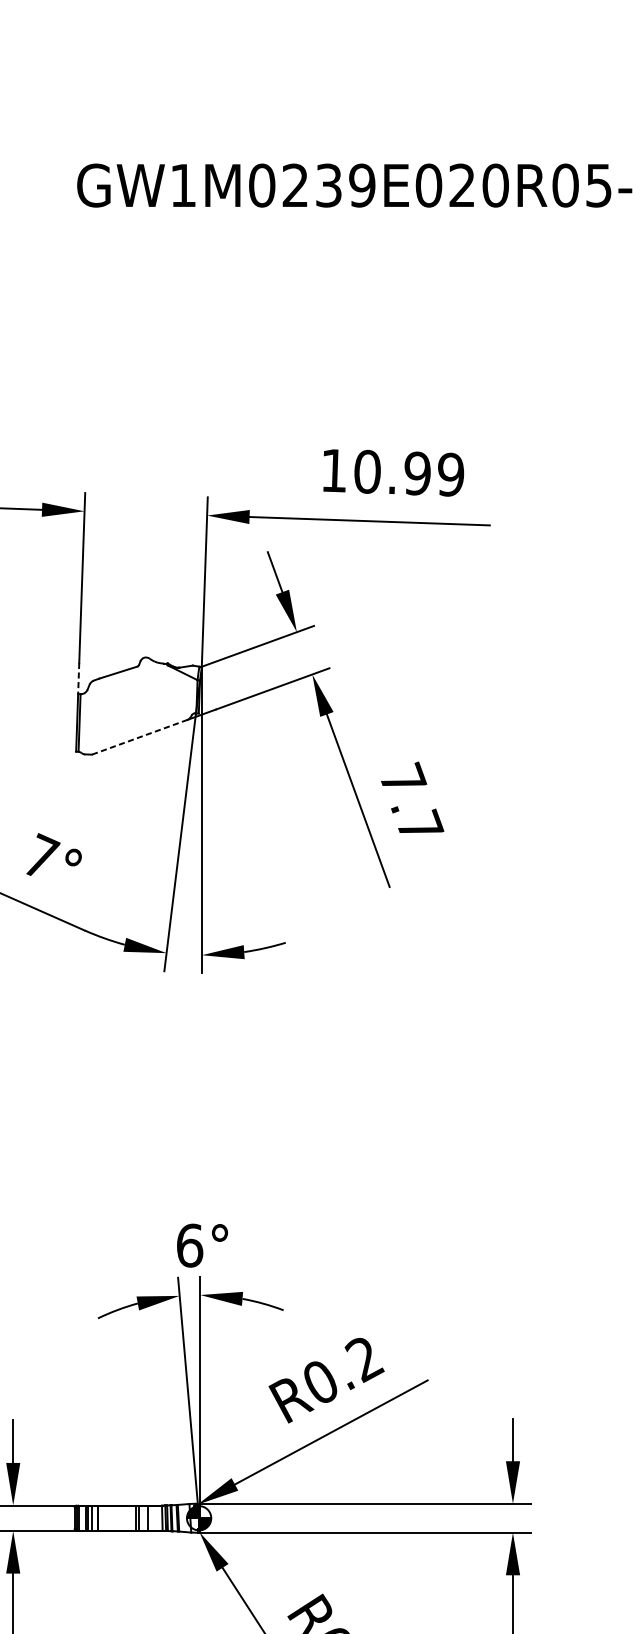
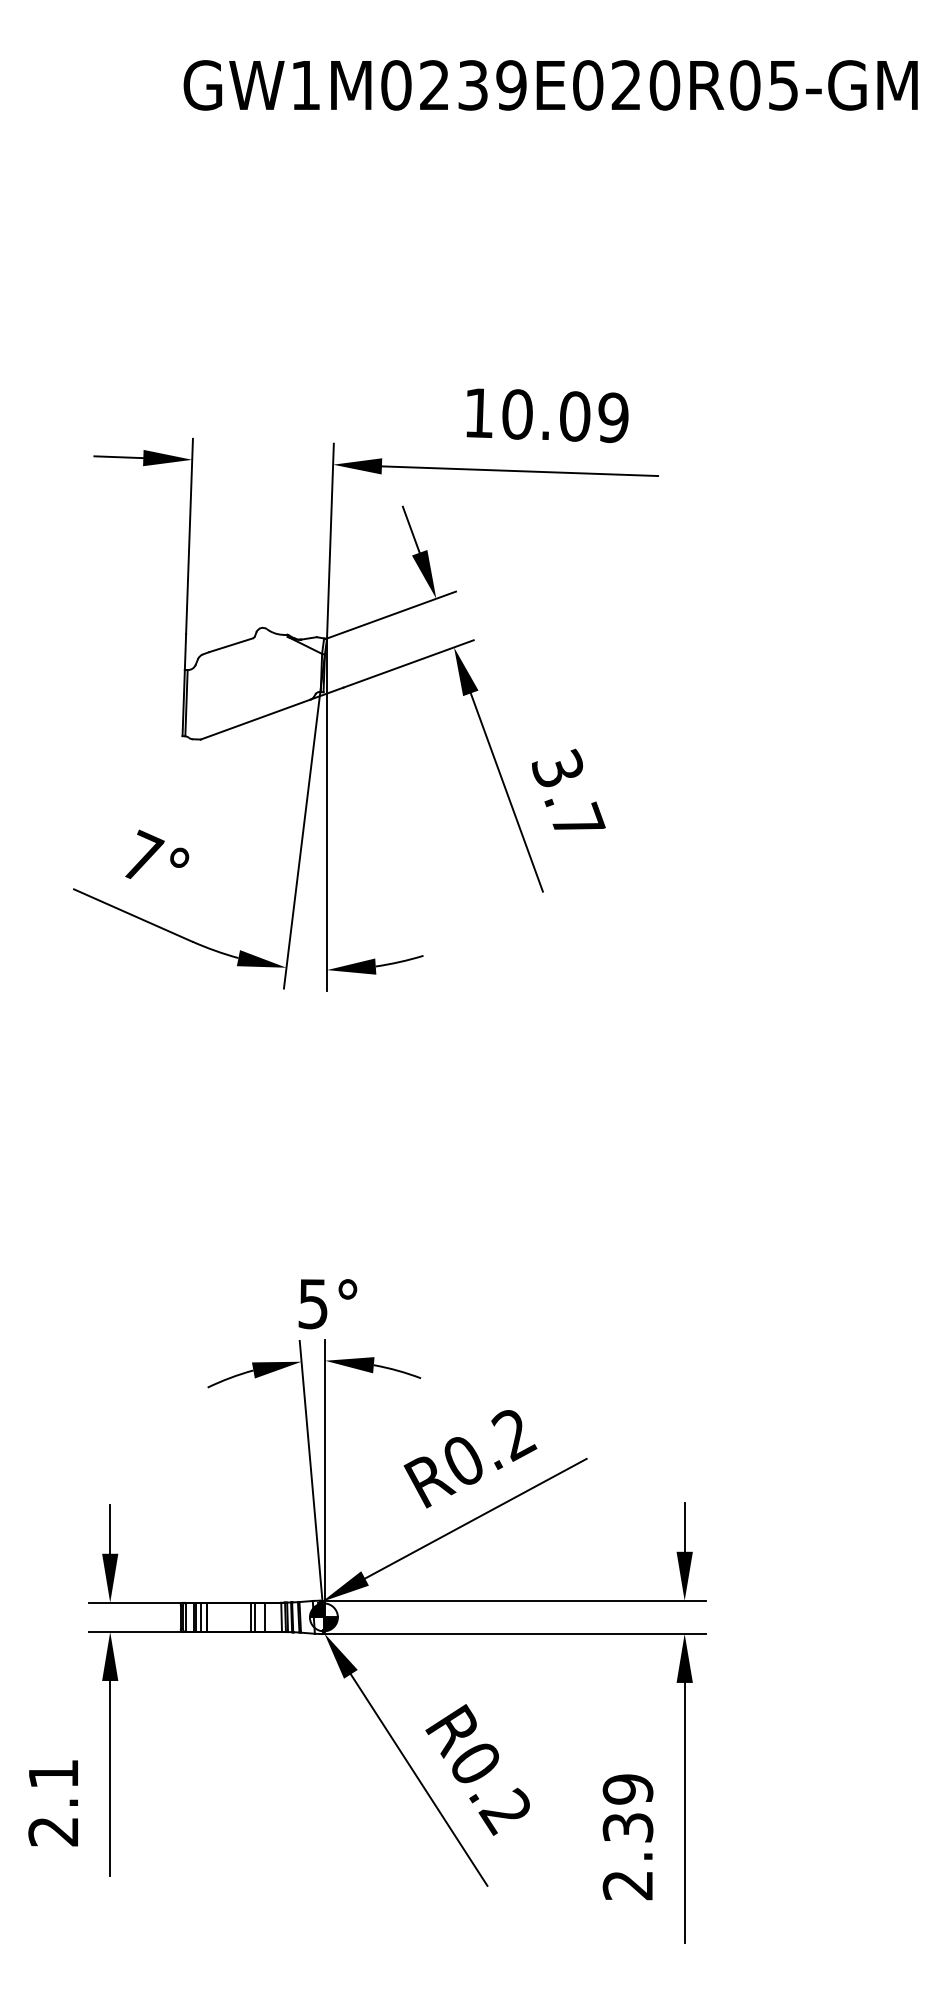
text: (417, 473) -> (575, 416), 10.99 -> 10.09
line: (78, 678) -> (185, 652), dashed -> solid
line: (140, 737) -> (256, 719), dashed -> solid
text: (404, 778) -> (559, 767), 7.7 -> 3.7
text: (190, 1245) -> (313, 1303), 6° -> 5°

